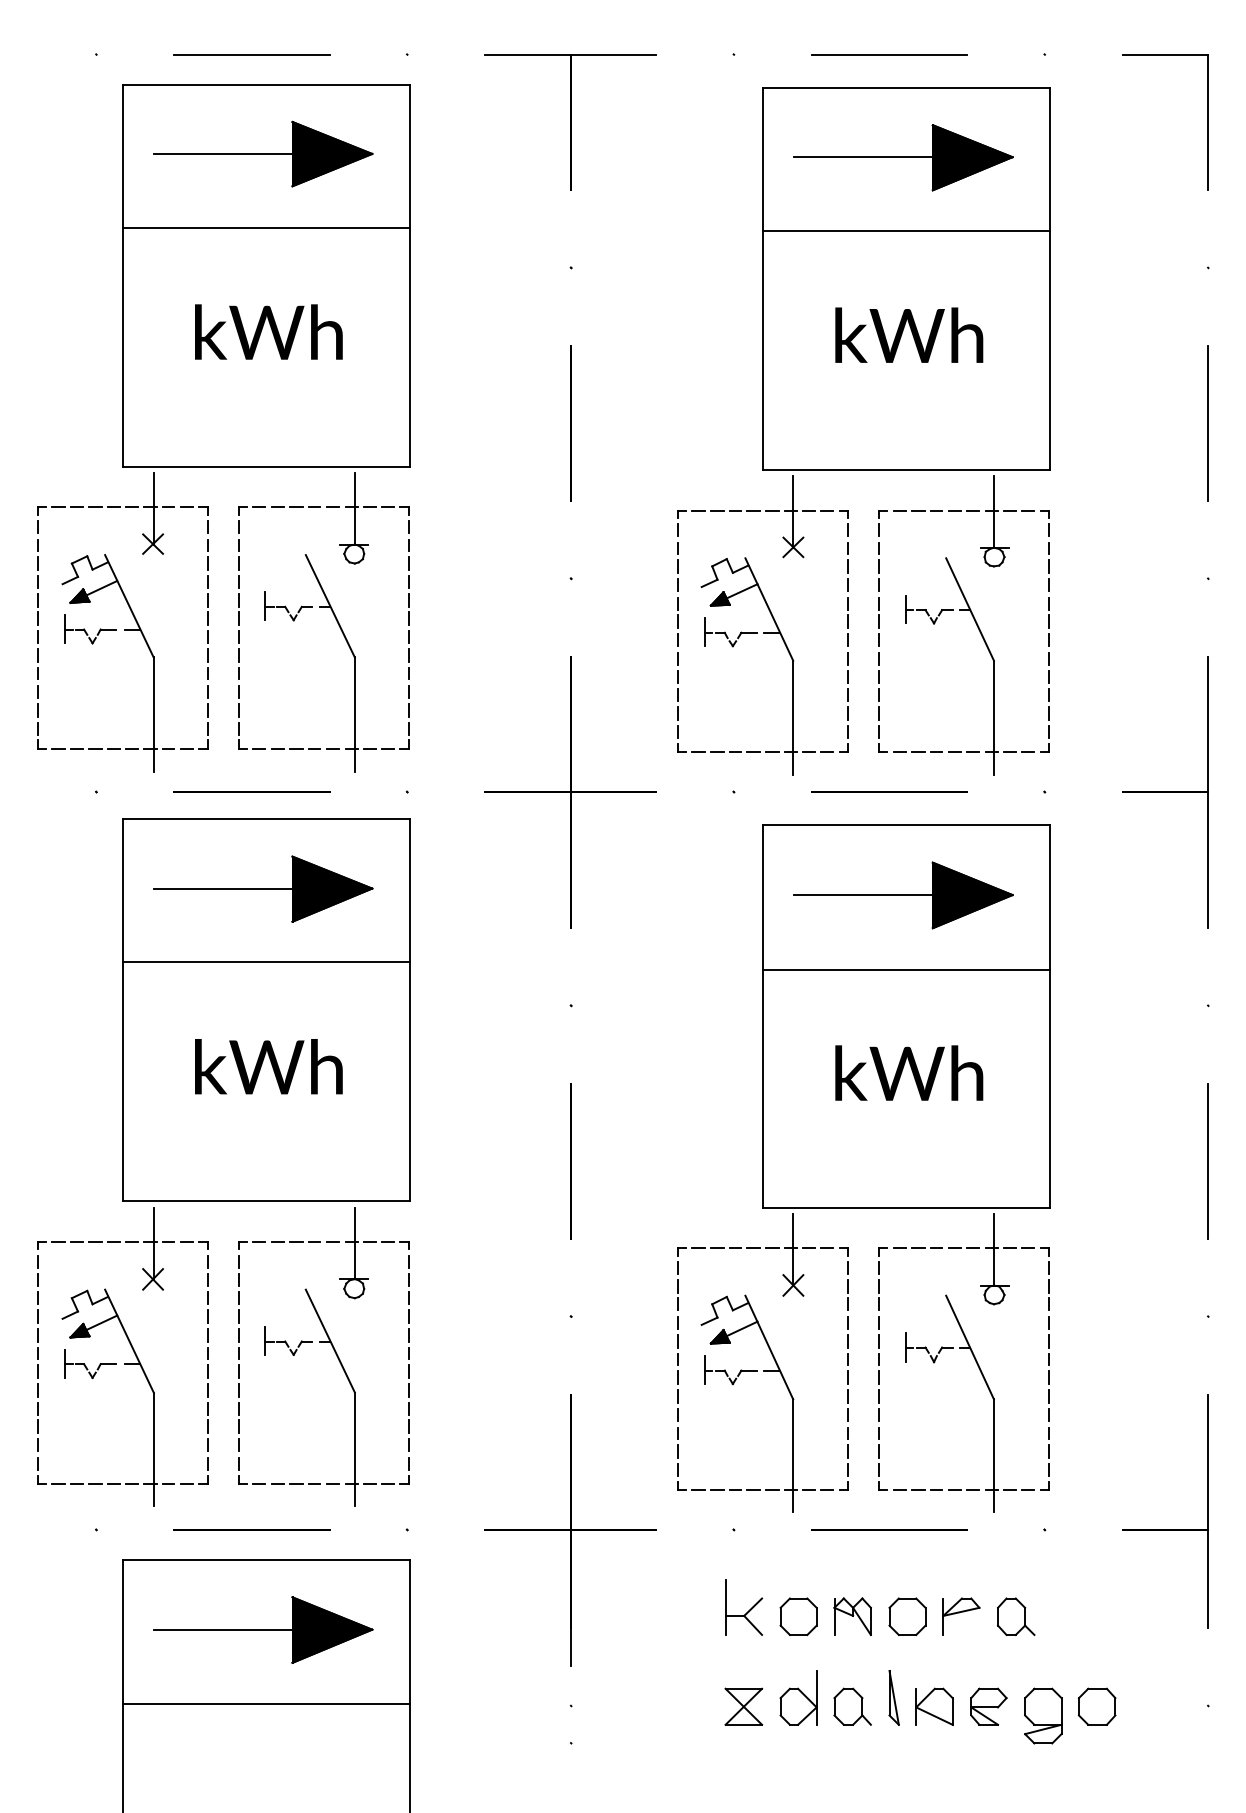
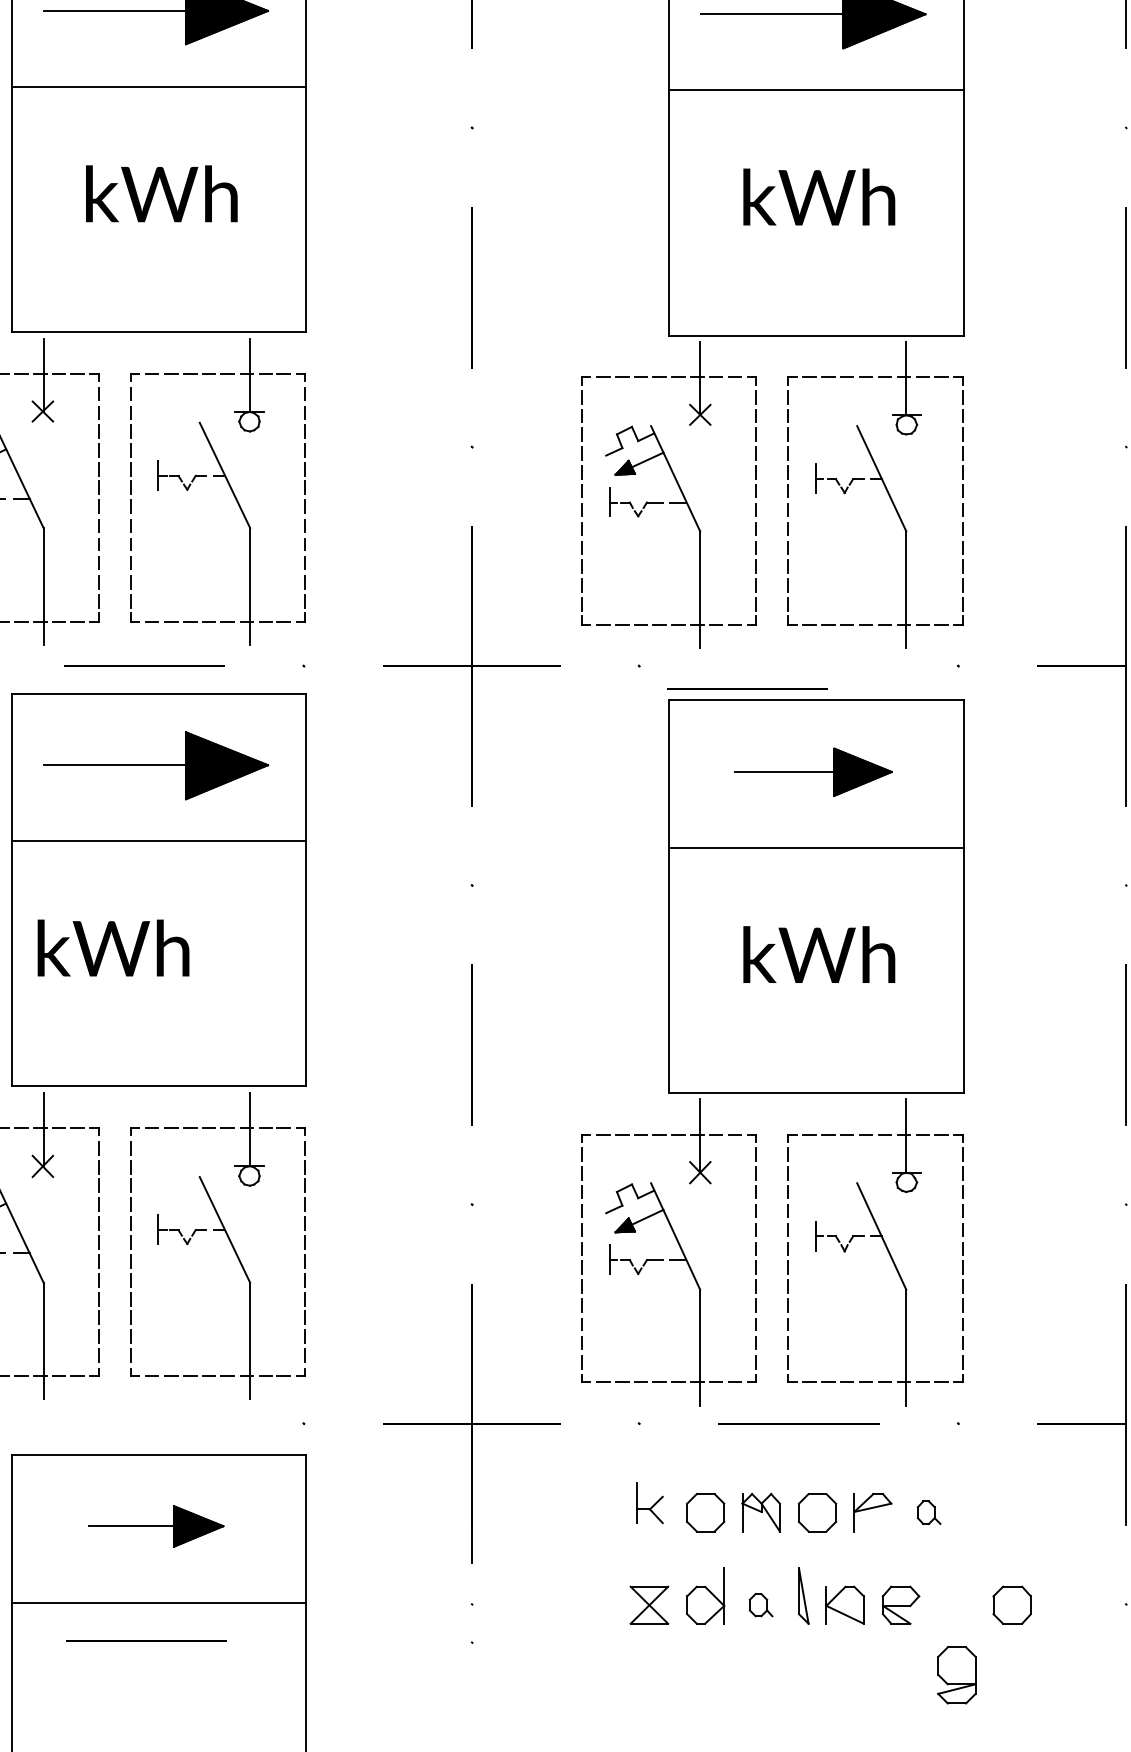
line: (889, 791) -> (747, 688), moved
part: (903, 895) -> (813, 772), size x0.7
text: (268, 1066) -> (113, 947), moved
line: (251, 1529) -> (146, 1639), moved
part: (744, 1607) -> (650, 1503), size x0.7
part: (1016, 1616) -> (929, 1512), size x0.6
part: (263, 1629) -> (156, 1525), size x0.6
part: (852, 1706) -> (761, 1604), size x0.6
part: (1043, 1715) -> (957, 1674), moved

